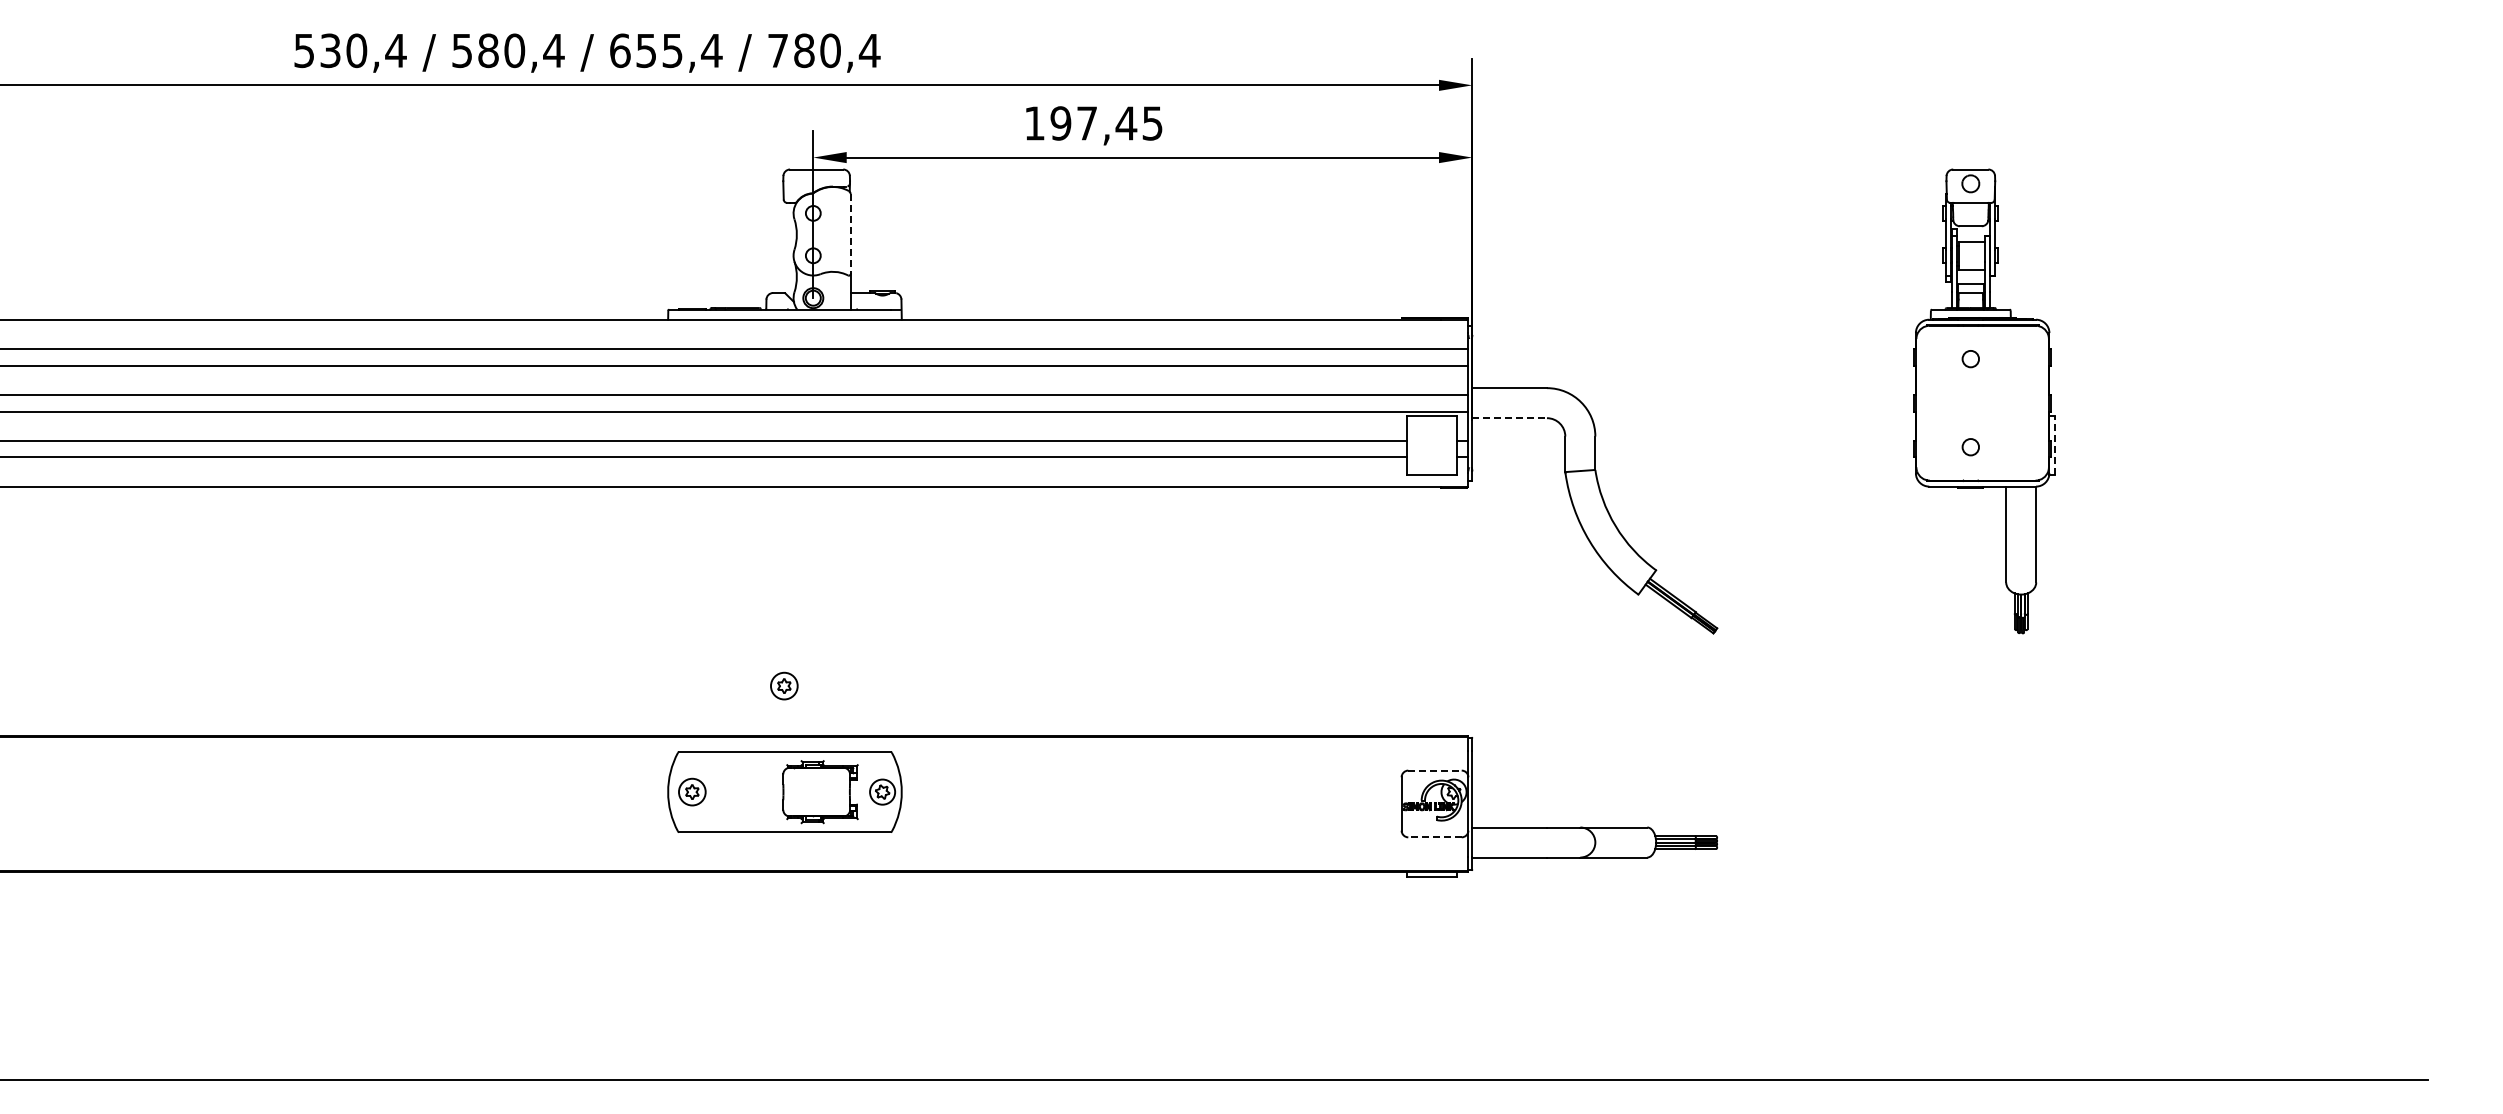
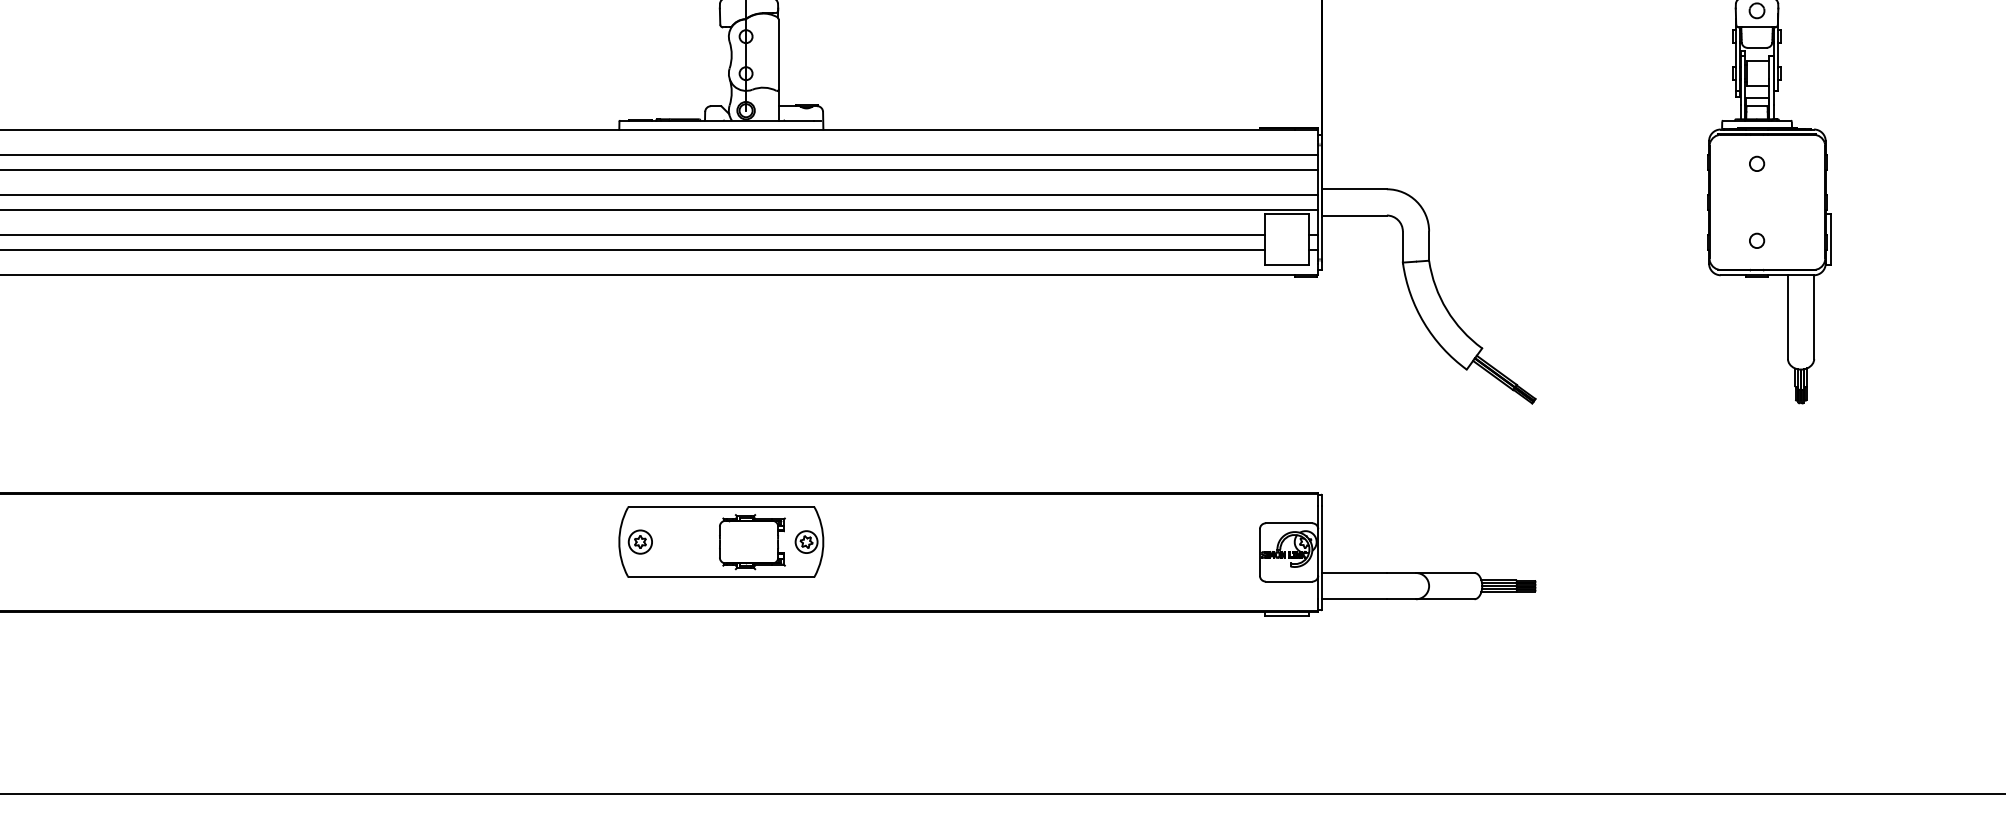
line: (850, 234) -> (778, 55), dashed -> solid
line: (1510, 418) -> (1355, 215), dashed -> solid
line: (2055, 445) -> (1831, 239), dashed -> solid
part: (784, 685) -> (720, 448), removed
line: (1435, 770) -> (1289, 523), dashed -> solid
line: (1435, 837) -> (1289, 581), dashed -> solid

